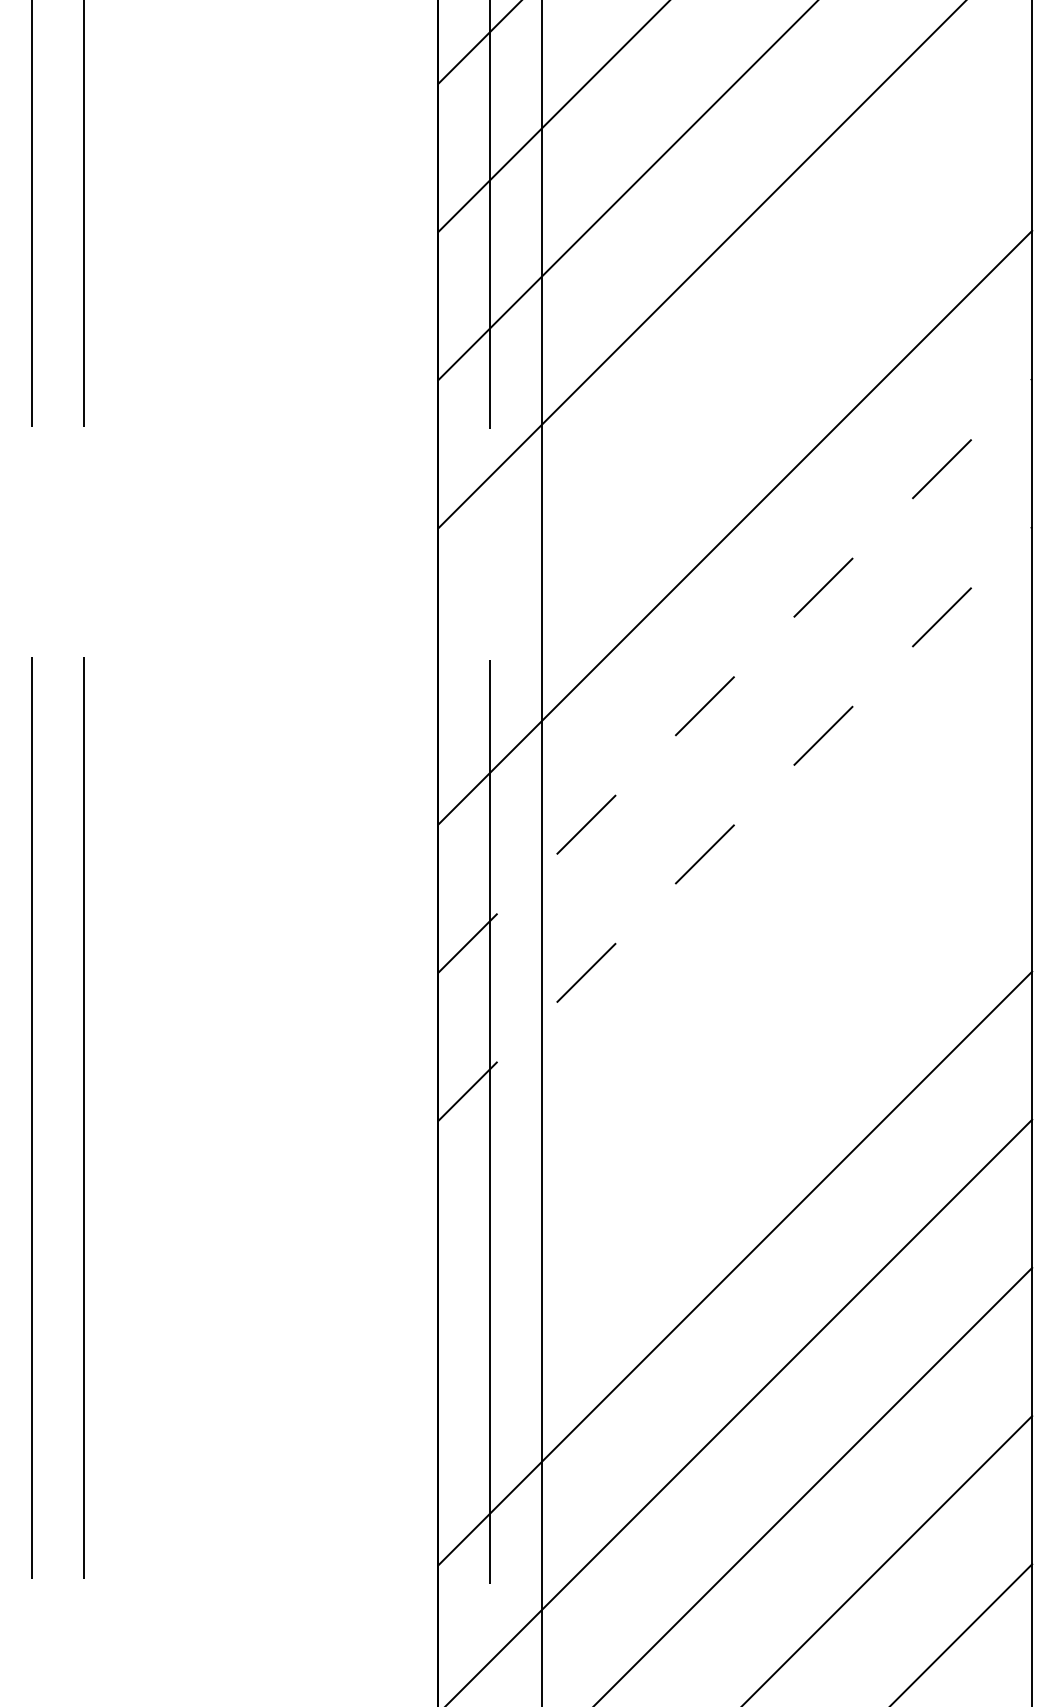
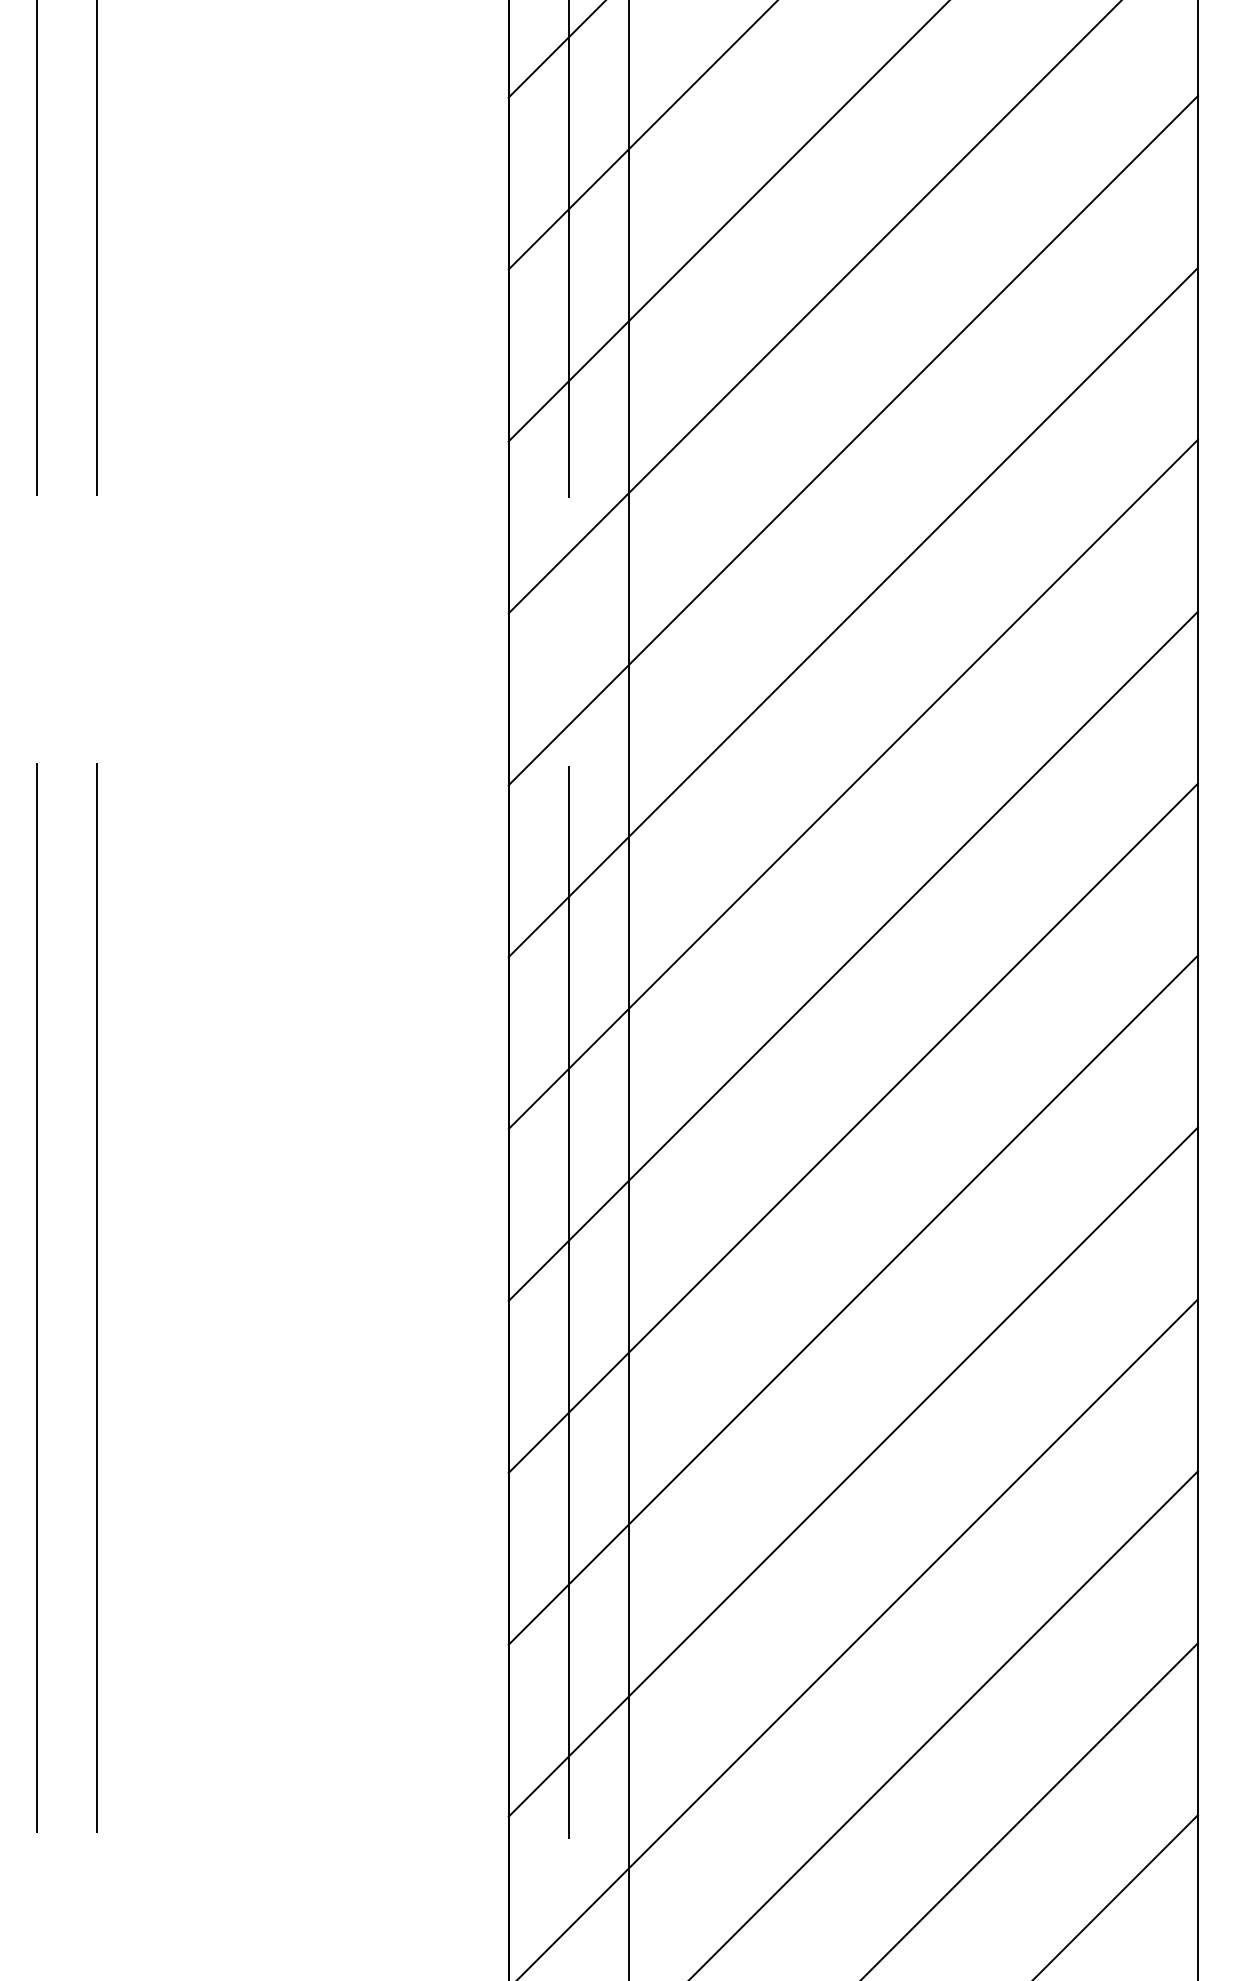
line: (734, 379) -> (852, 440), added
line: (735, 675) -> (853, 784), dashed -> solid
line: (735, 824) -> (853, 956), dashed -> solid
line: (734, 971) -> (852, 1127), added
line: (734, 1119) -> (852, 1299), added

